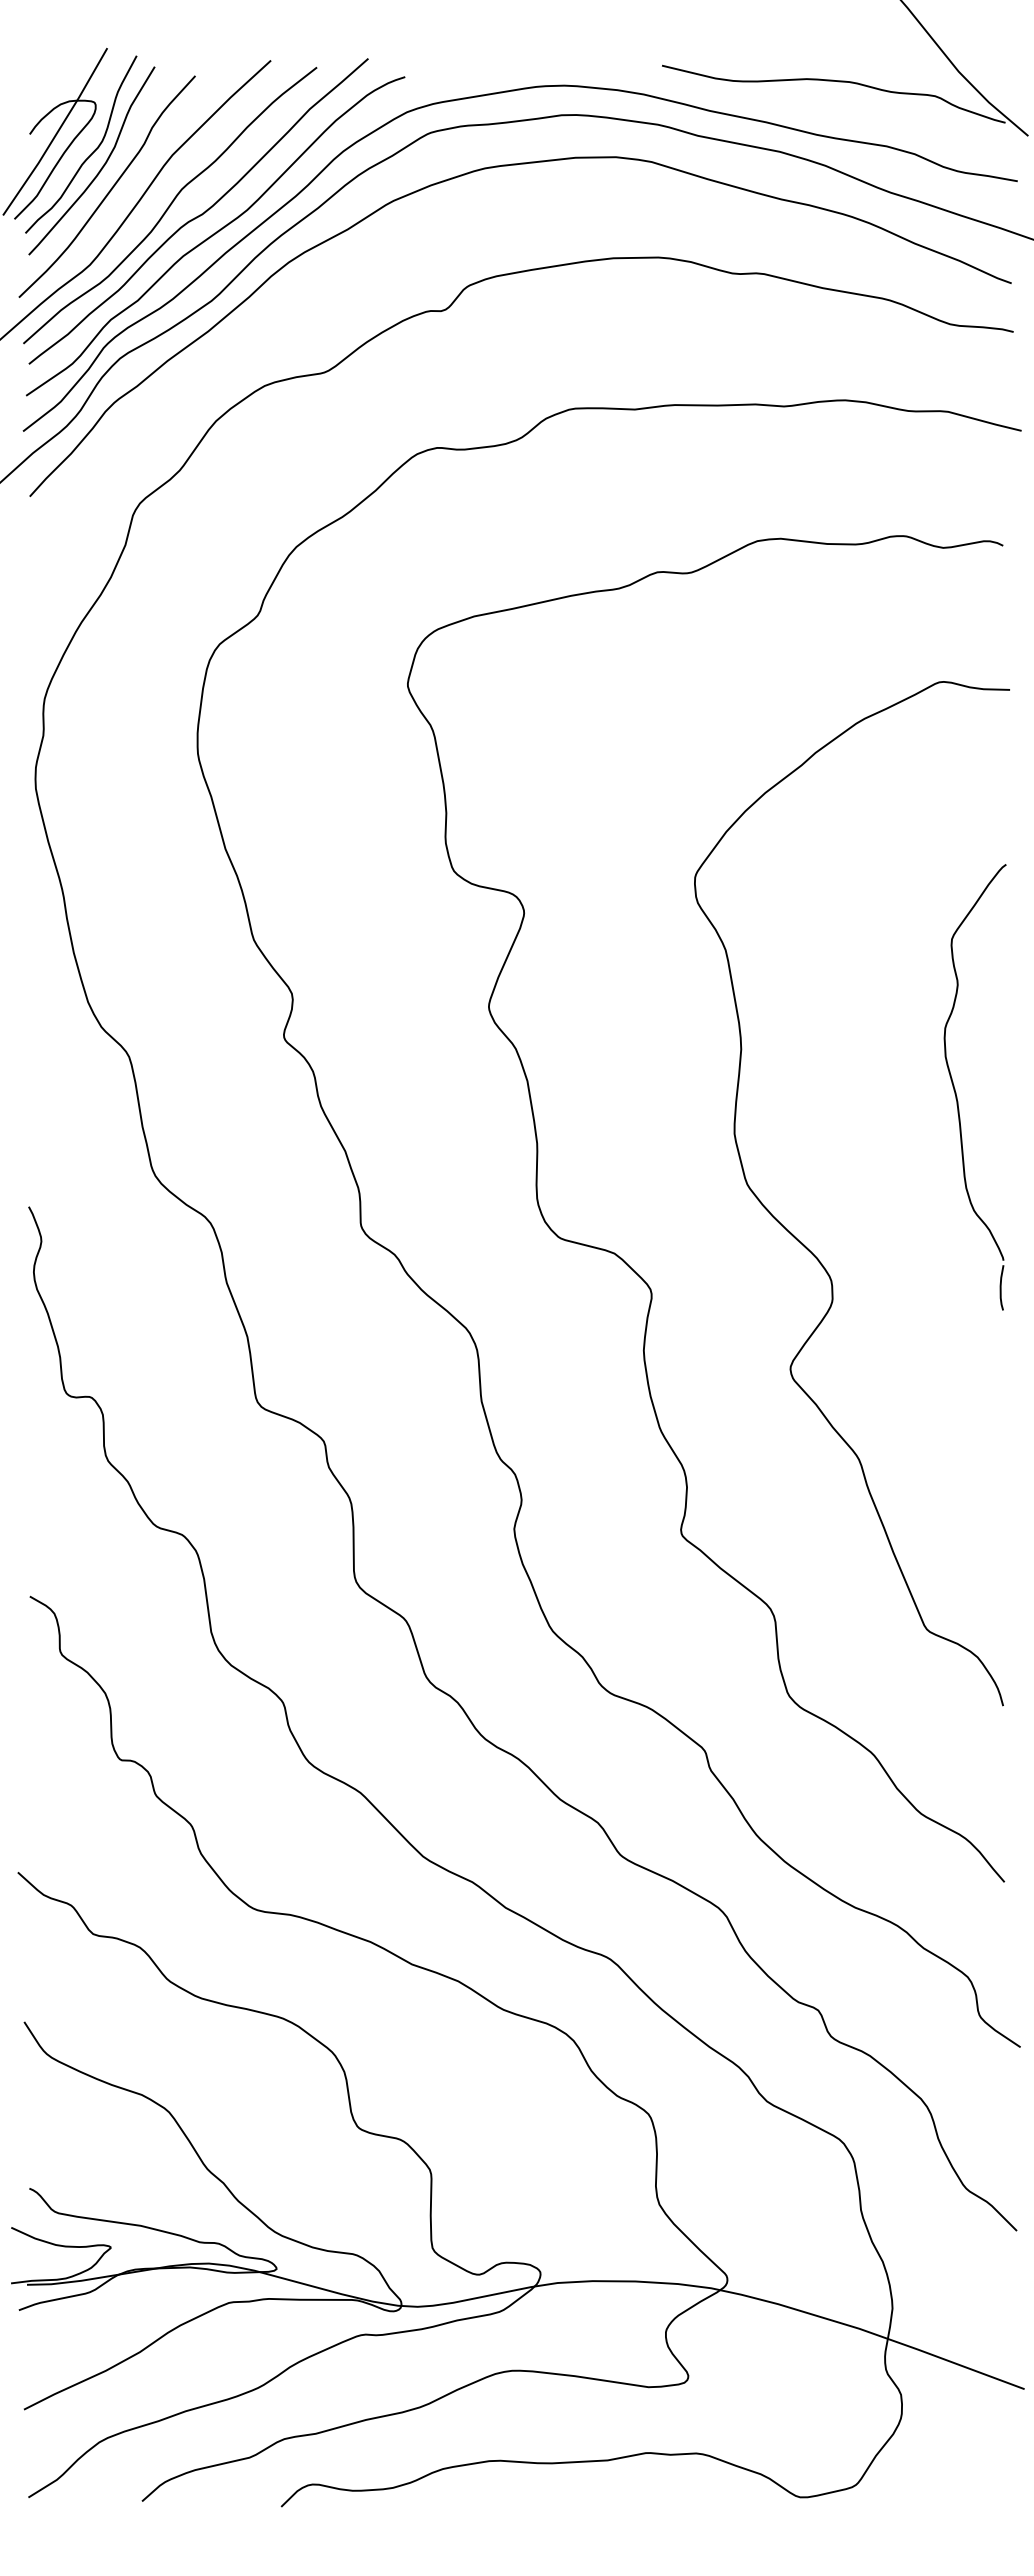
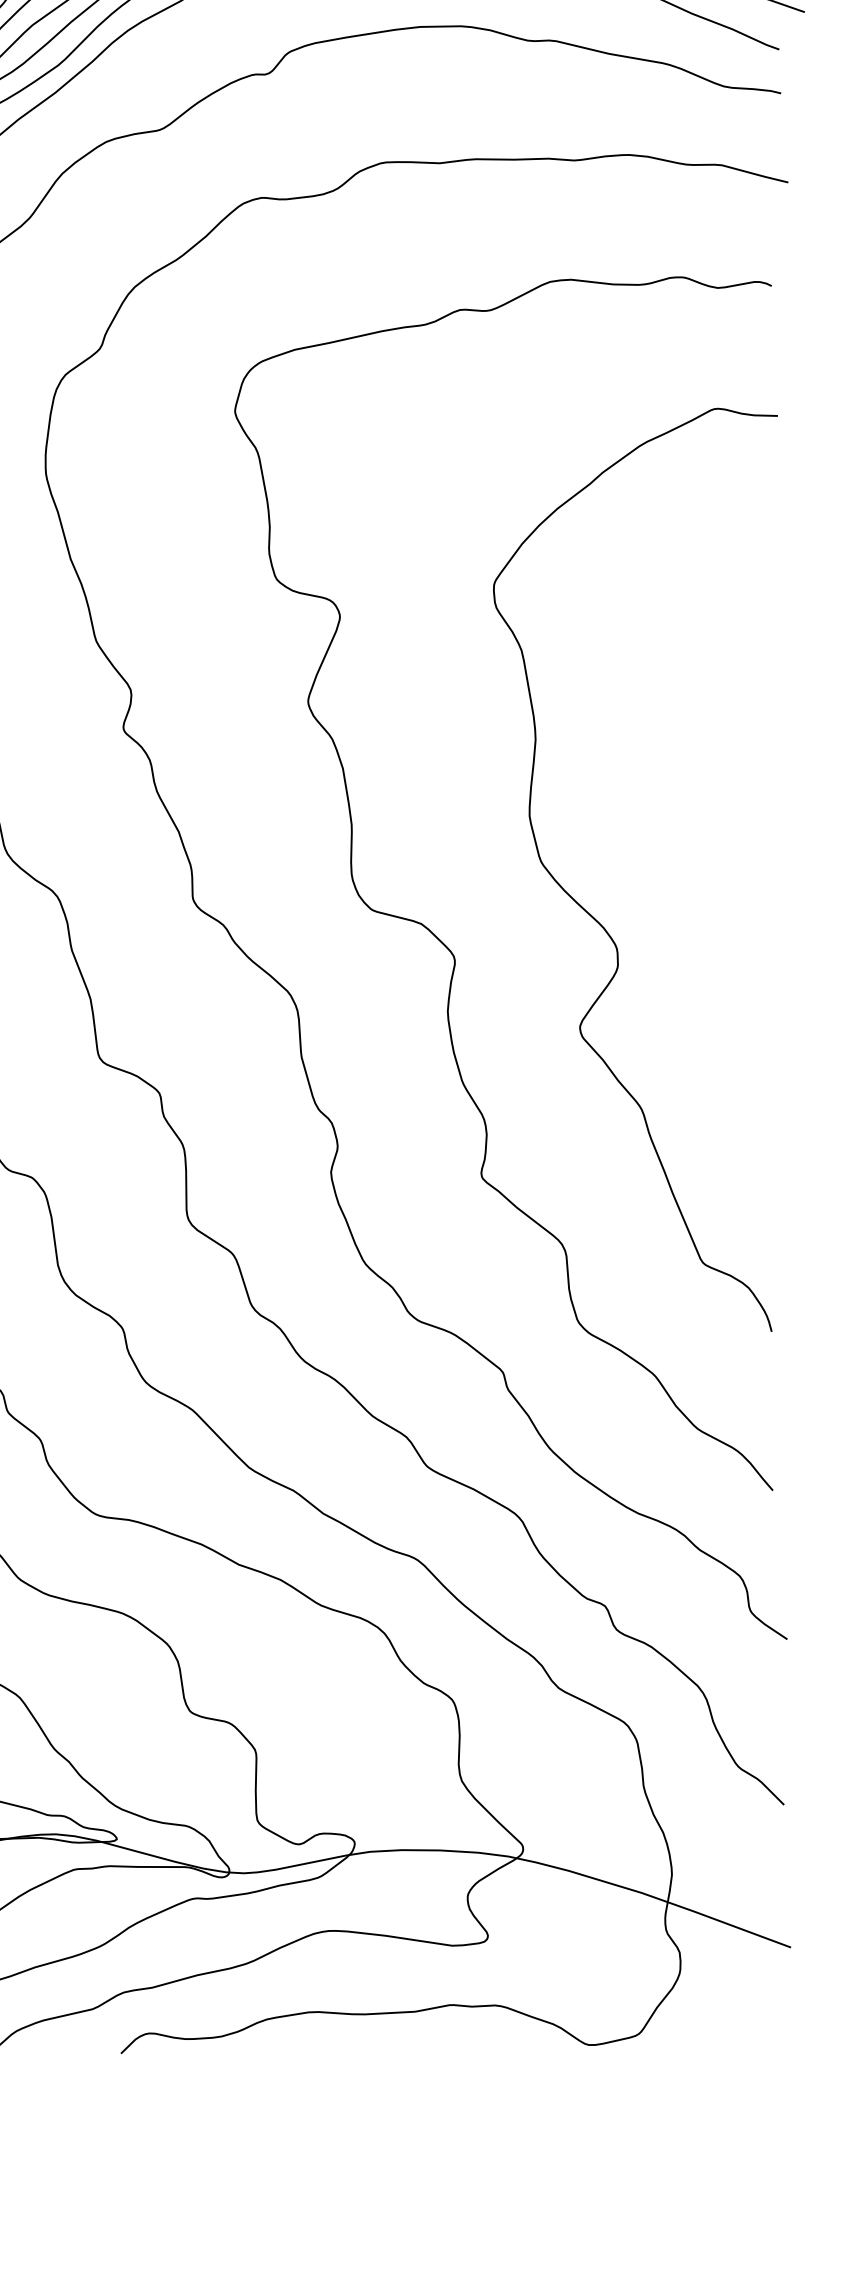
part: (956, 1092) -> (729, 778), removed

